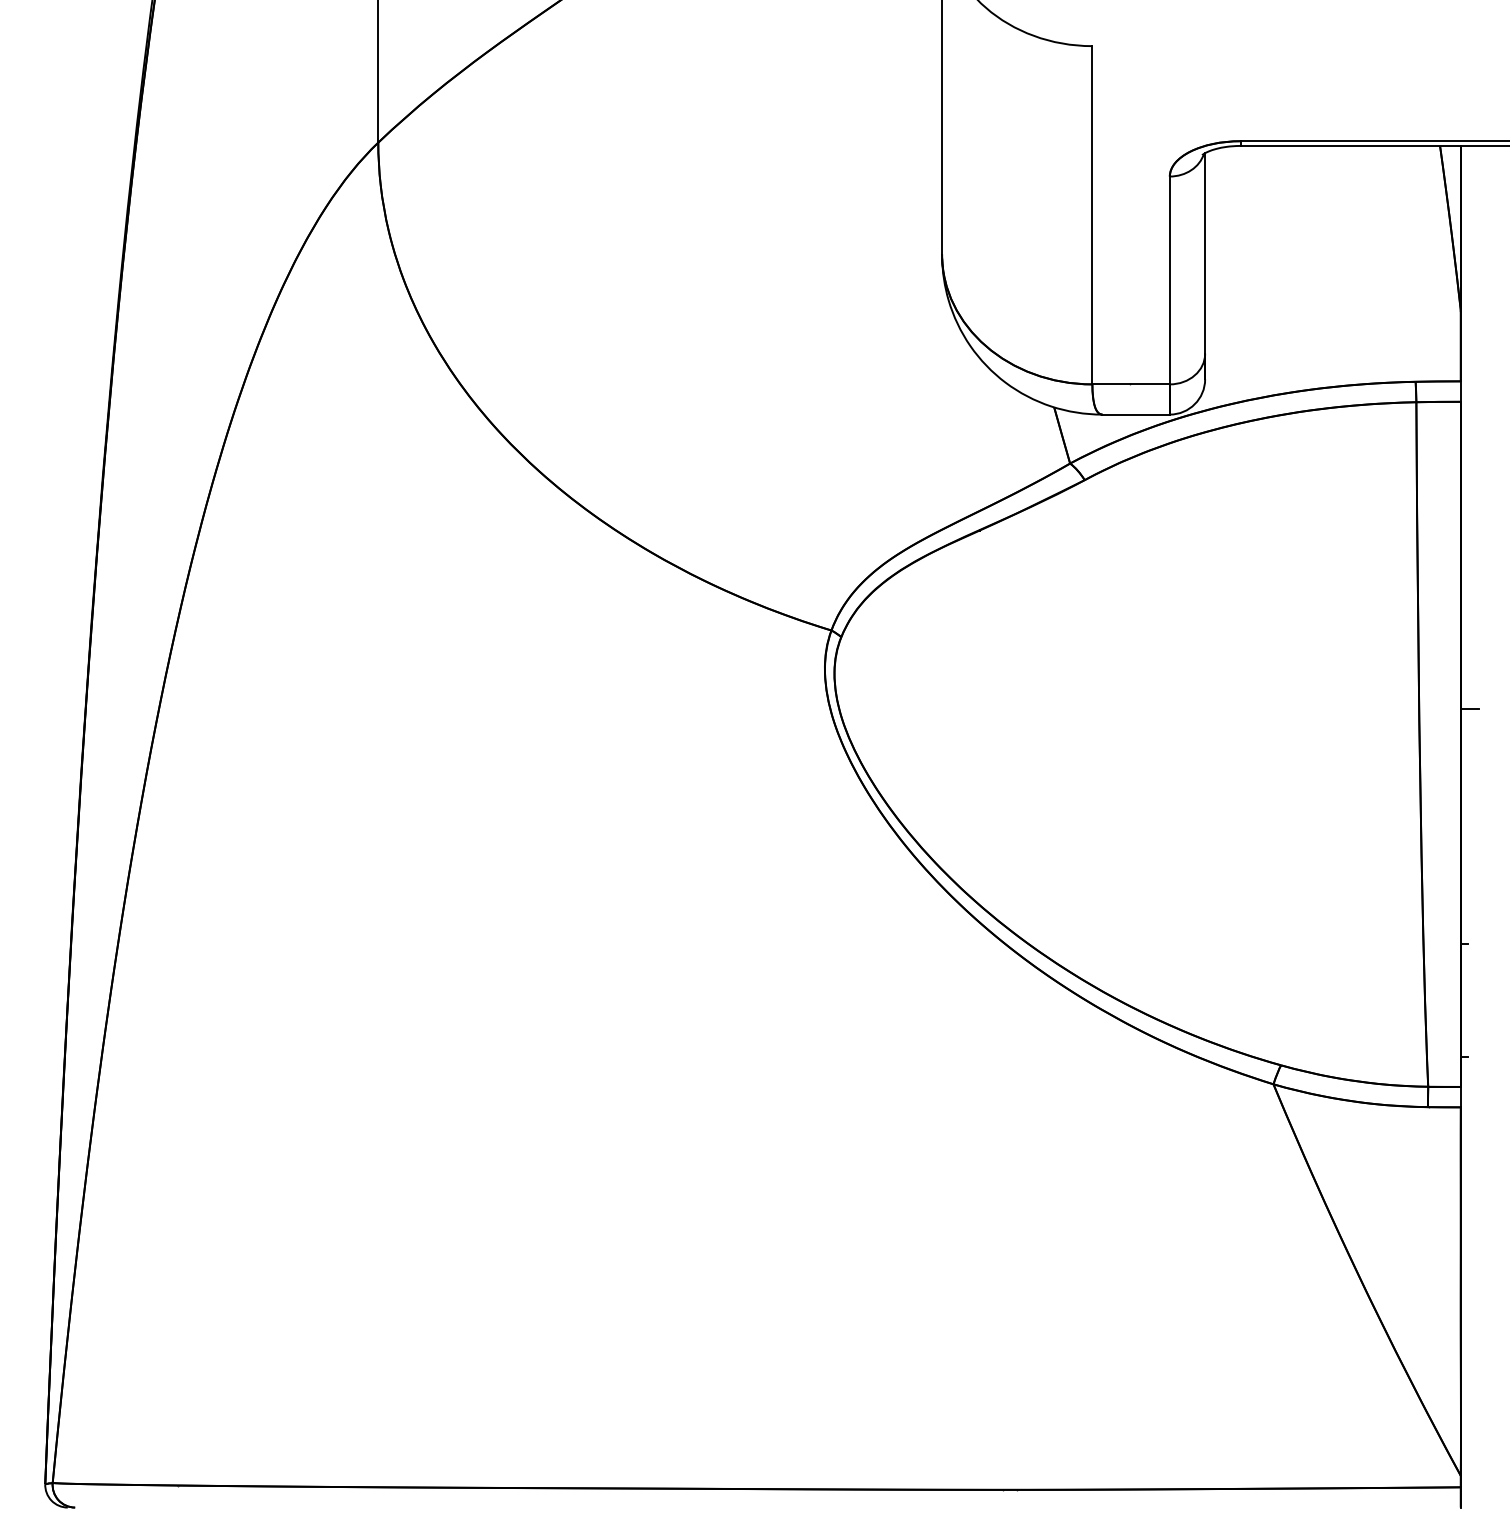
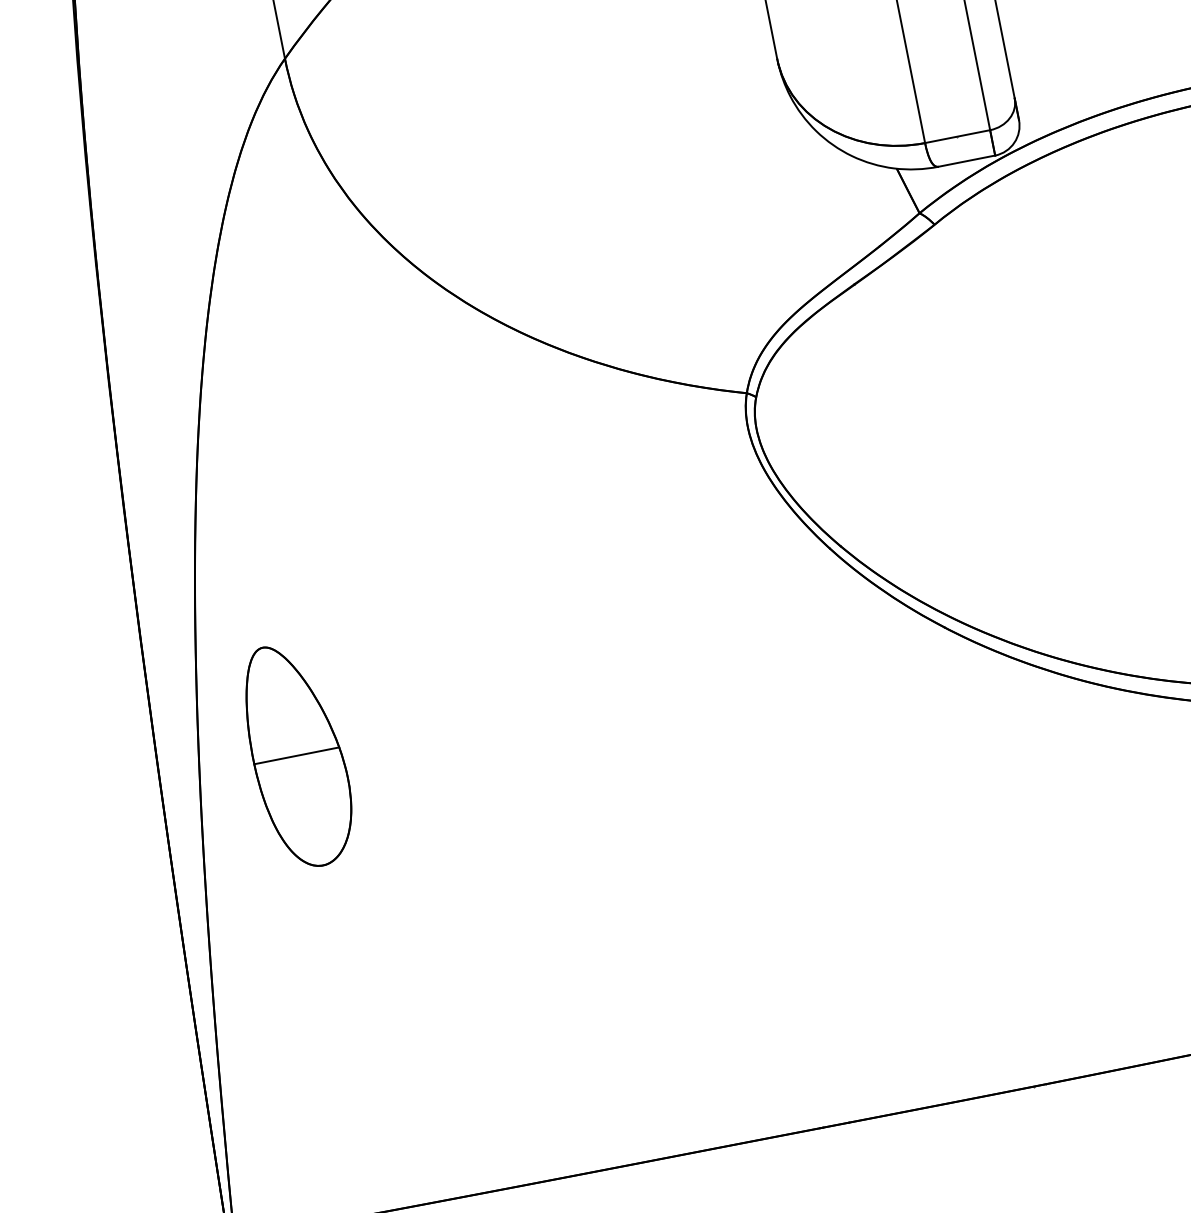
part: (235, 943) -> (298, 755), added

